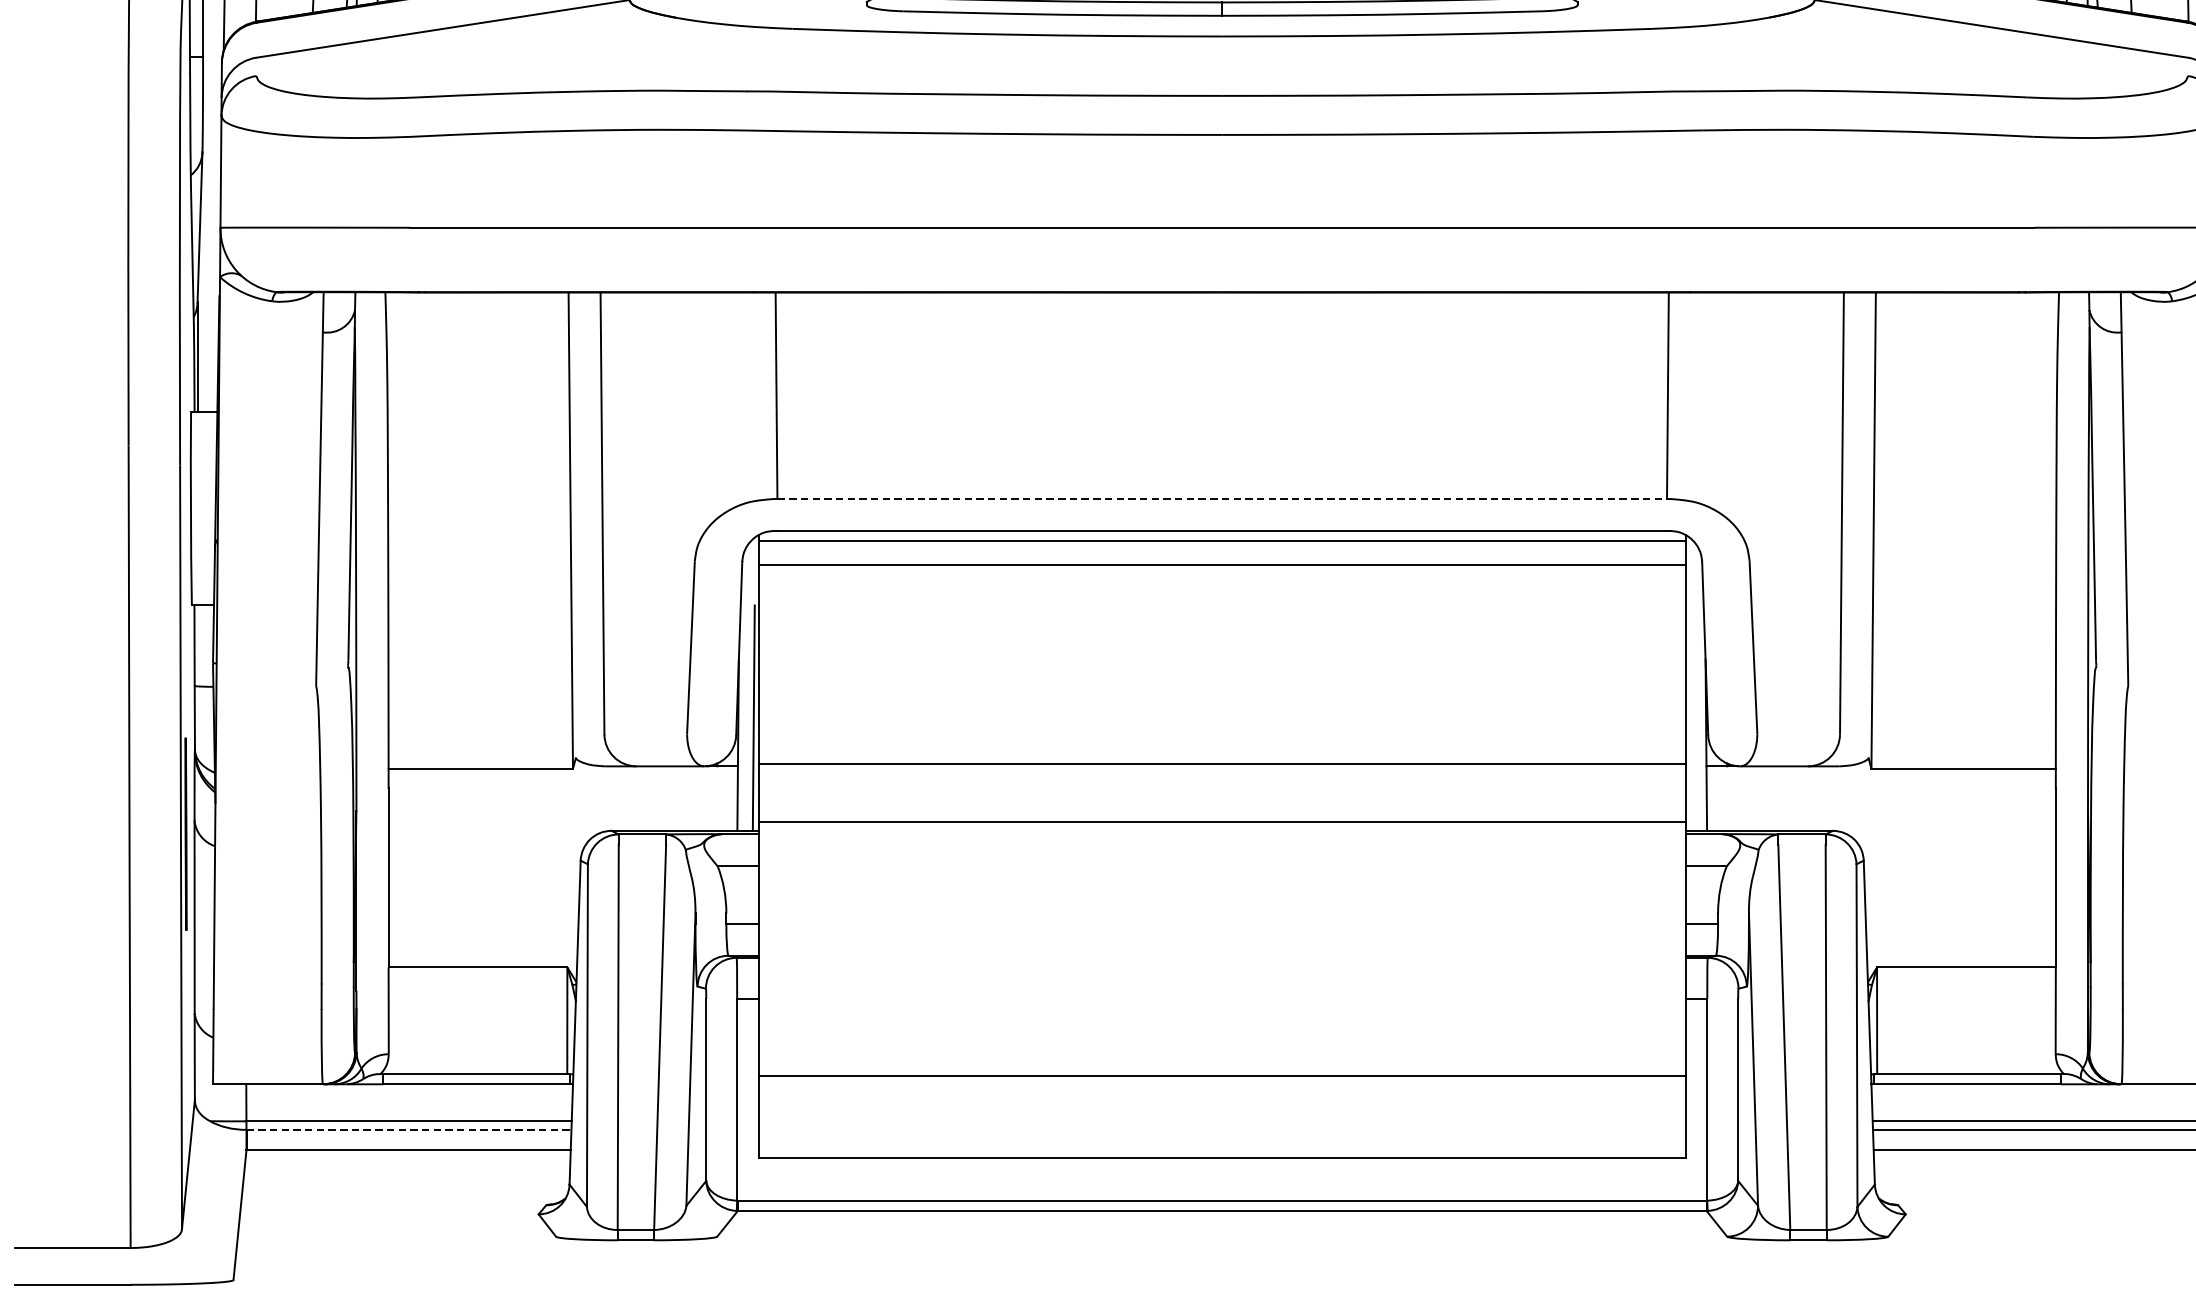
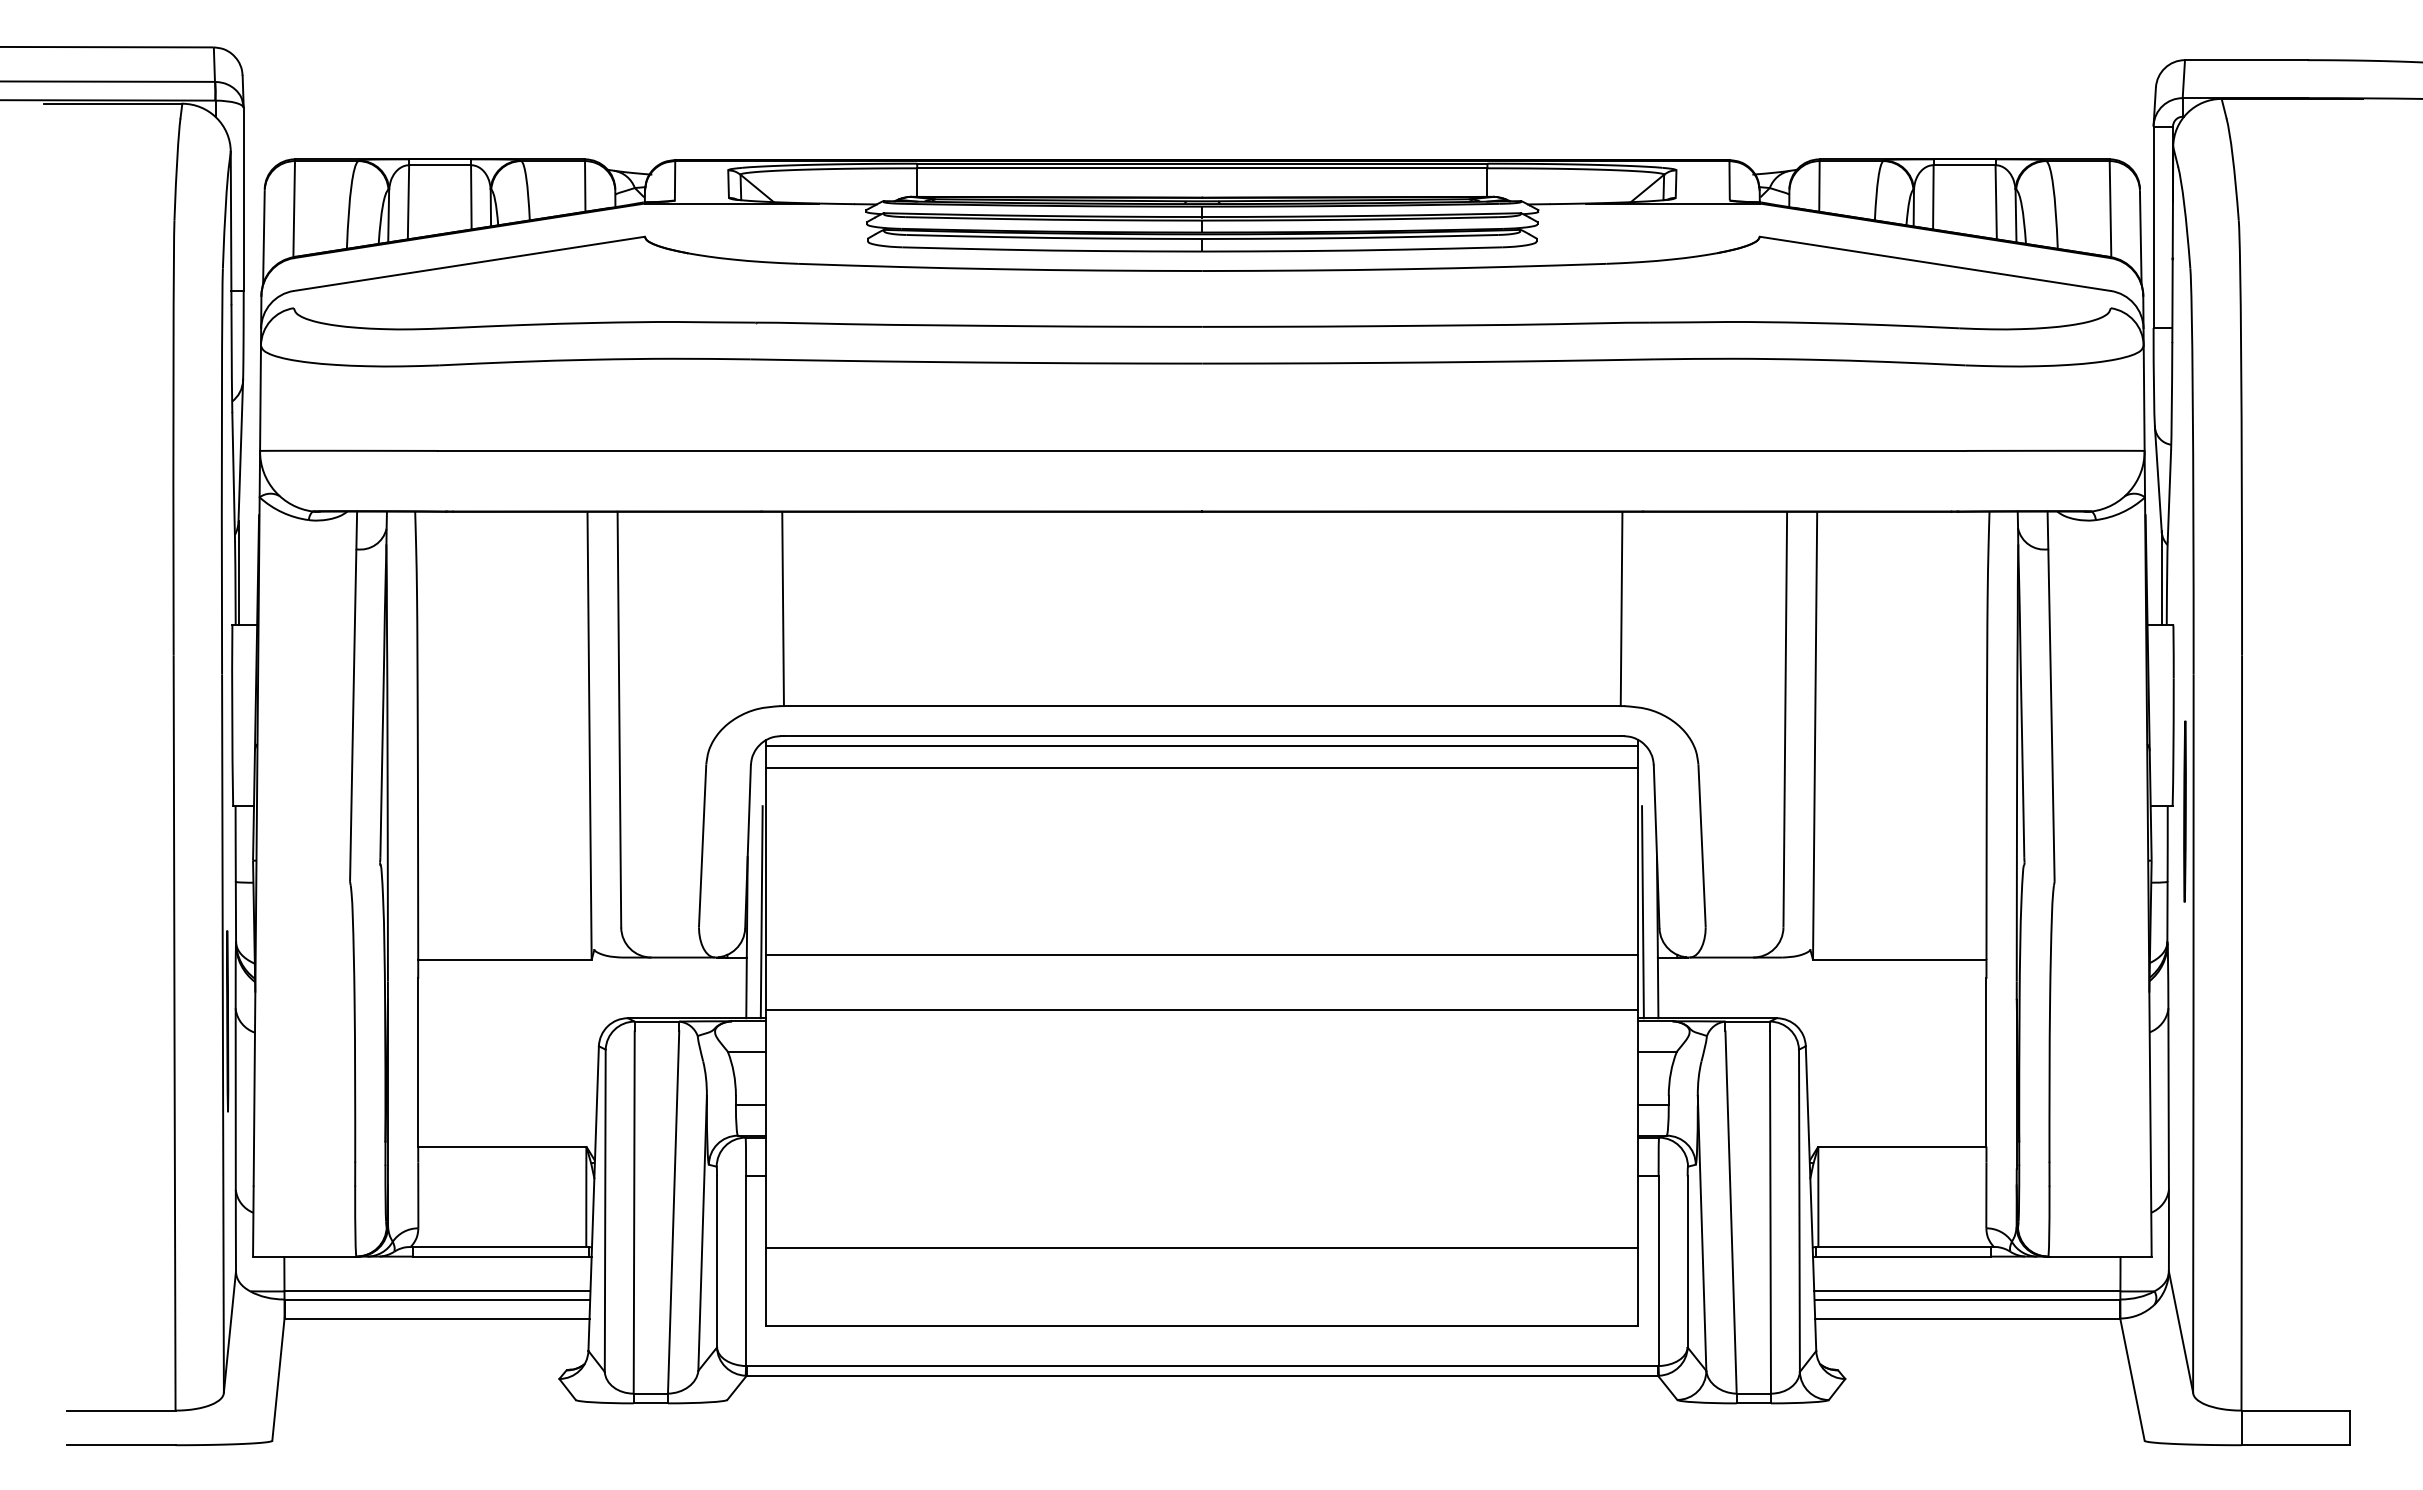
line: (1222, 499) -> (1202, 706), dashed -> solid
line: (1690, 718) -> (1642, 912), added
line: (409, 1129) -> (437, 1299), dashed -> solid

